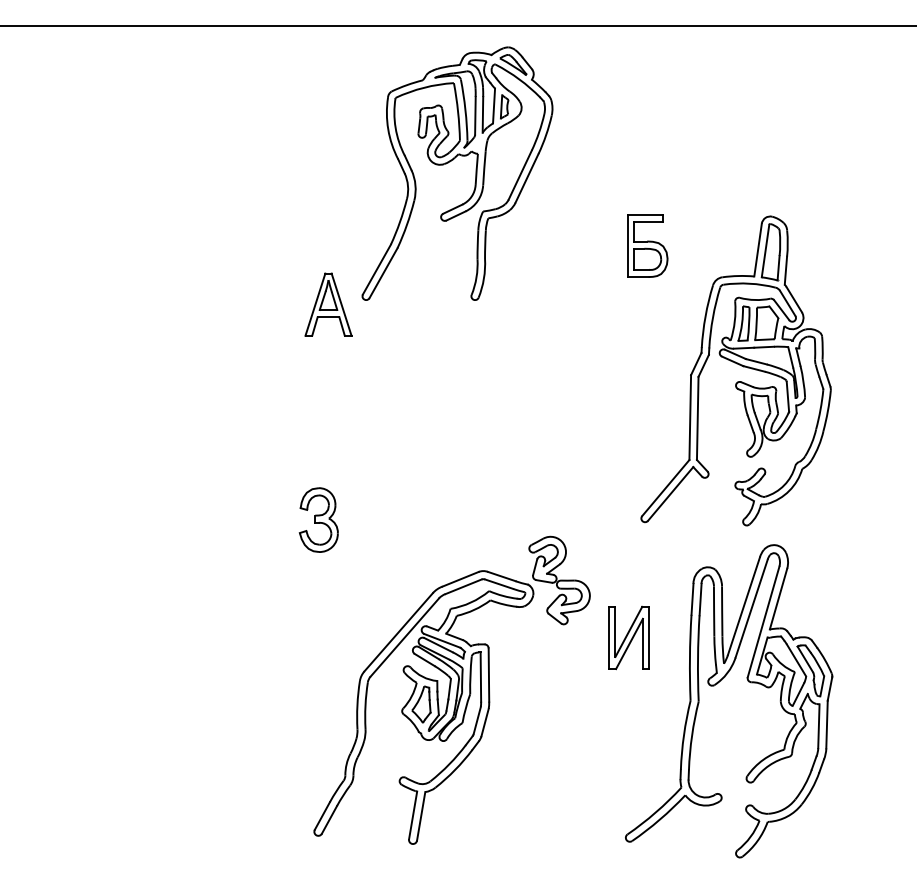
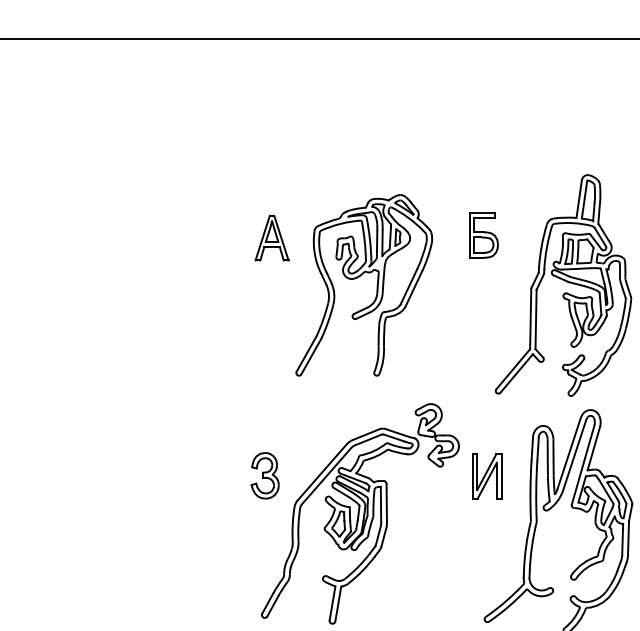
part: (450, 162) -> (359, 277), moved
part: (647, 245) -> (483, 235), moved
part: (318, 519) -> (264, 475), moved

